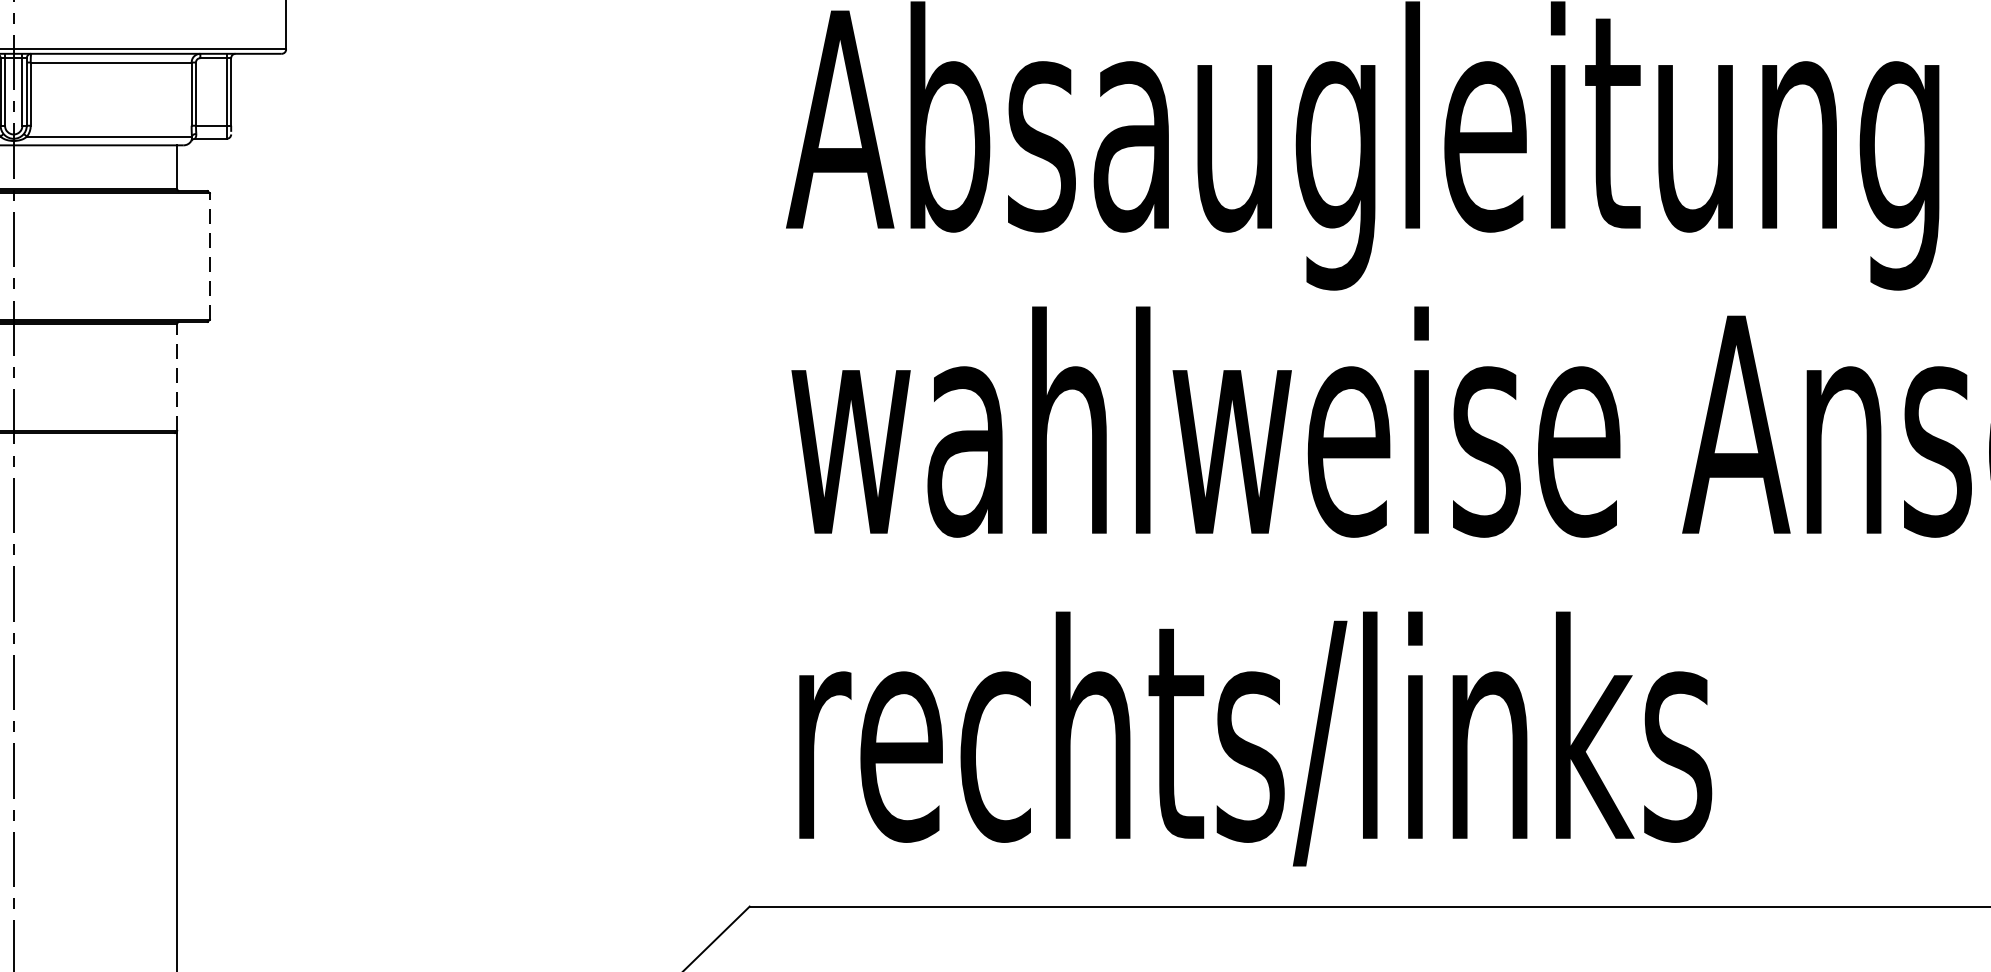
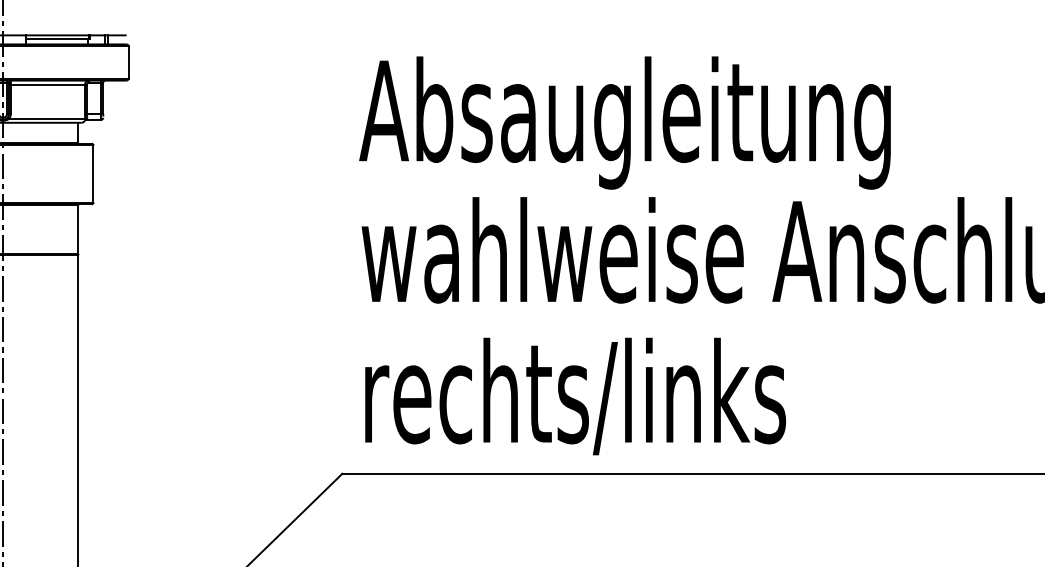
line: (209, 255) -> (93, 173), dashed -> solid
line: (177, 376) -> (78, 229), dashed -> solid

